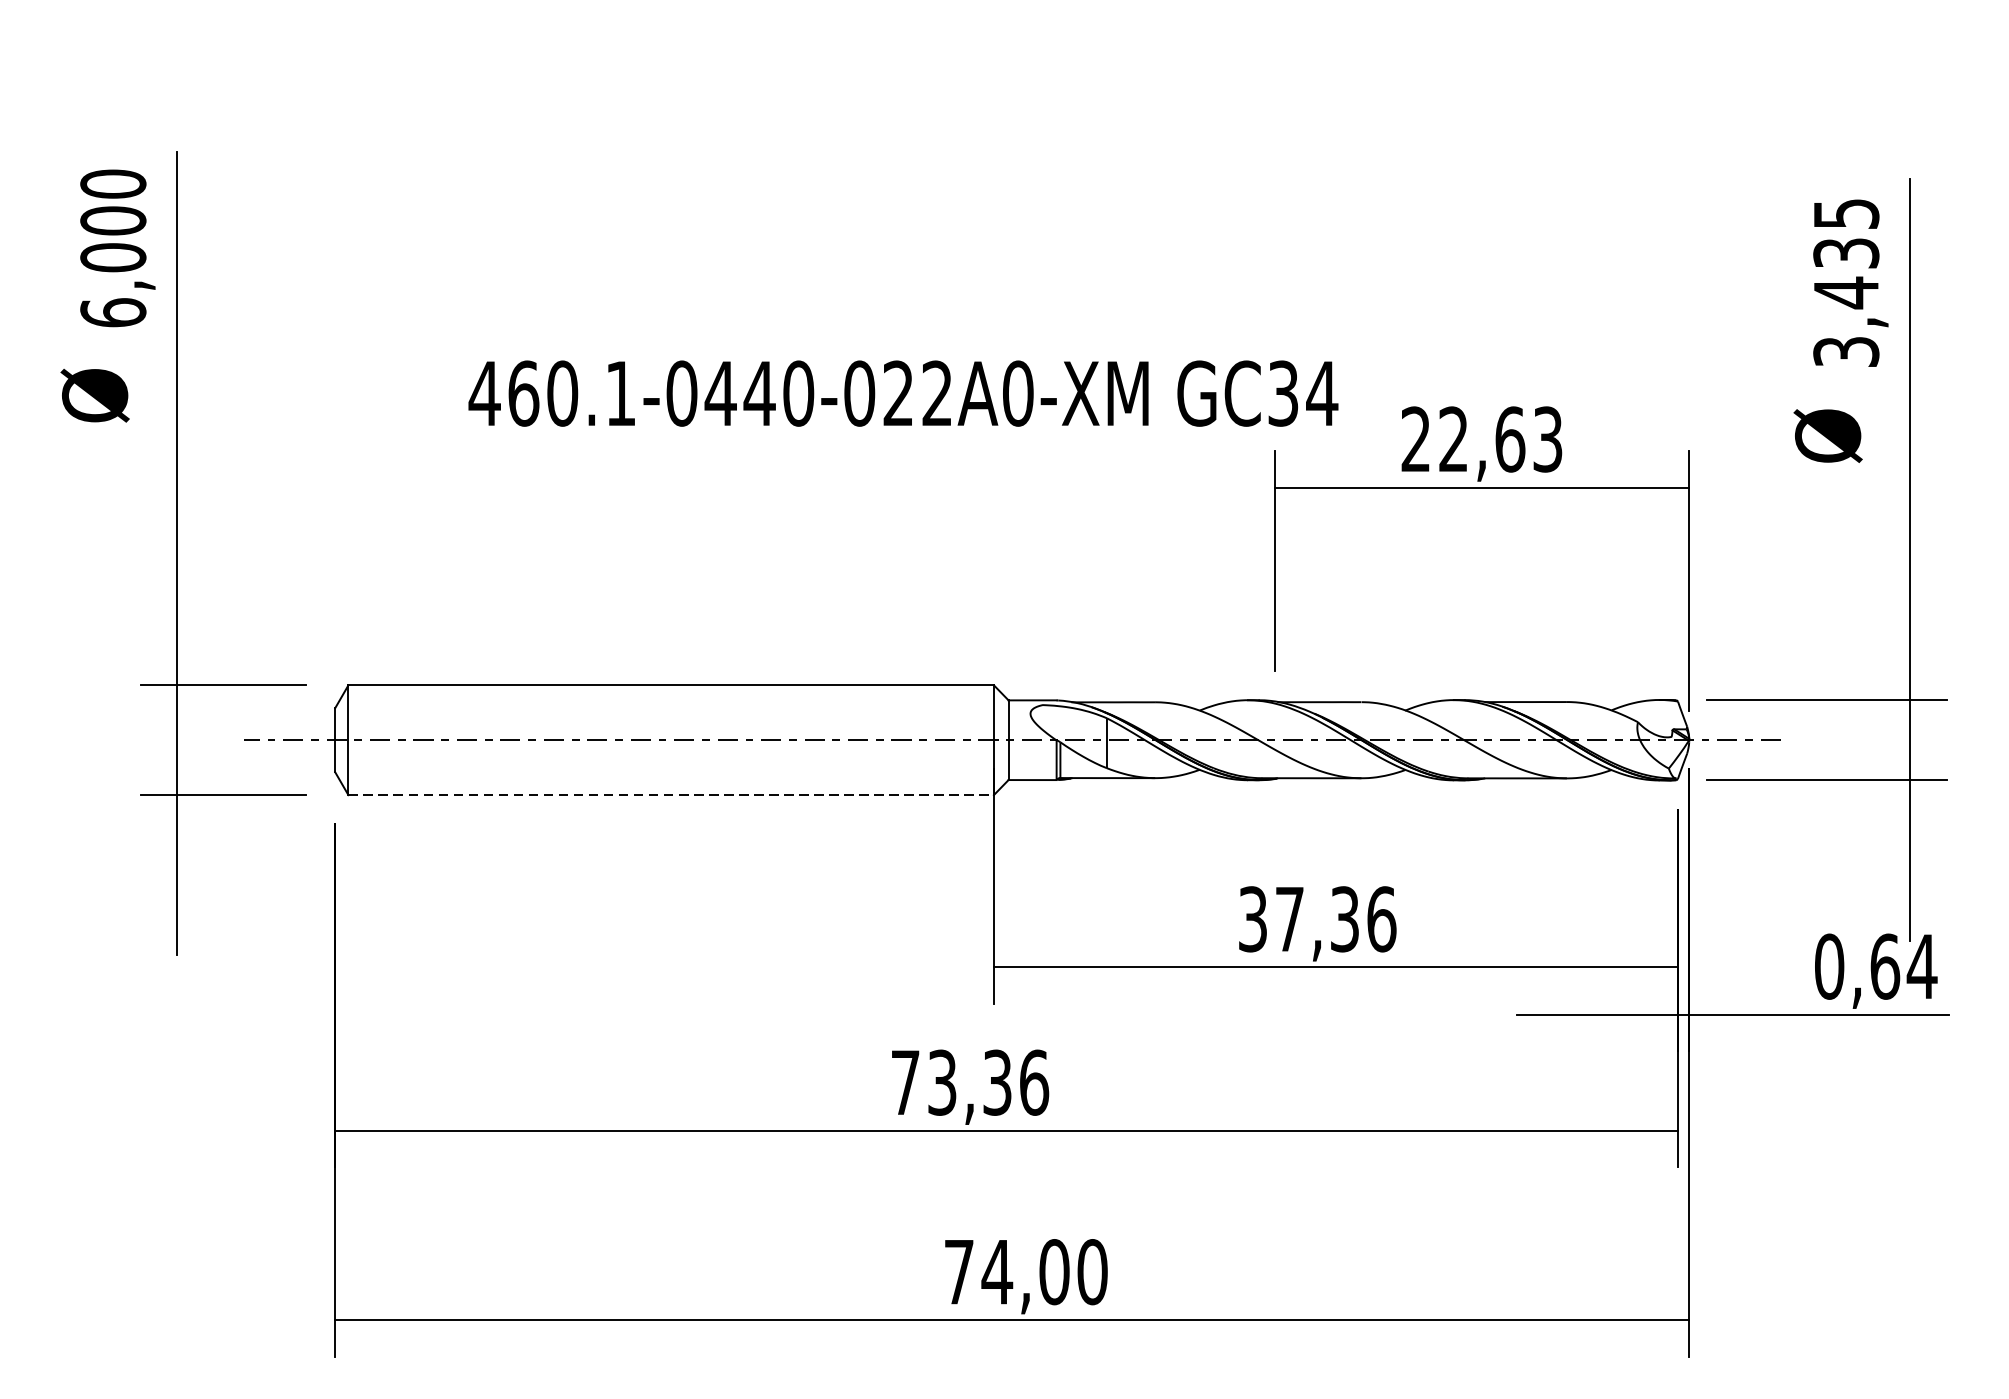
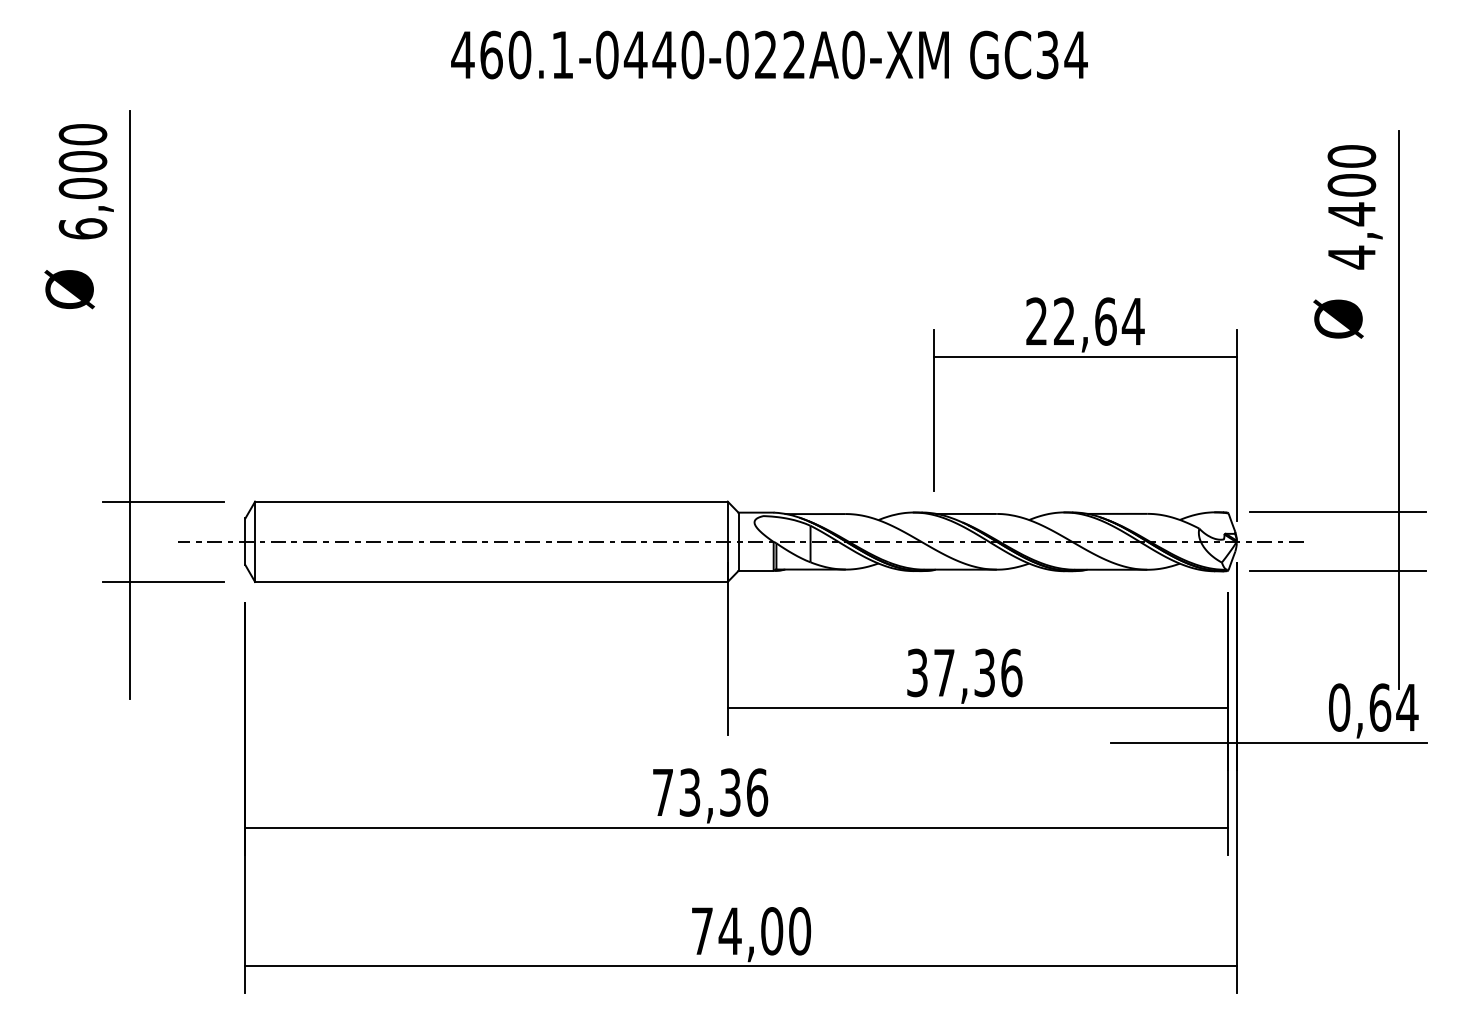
text: (1845, 283) -> (1351, 207), 3,435 -> 4,400
text: (903, 392) -> (769, 54), moved
text: (1546, 439) -> (1132, 321), 22,63 -> 22,64
line: (671, 795) -> (491, 582), dashed -> solid

